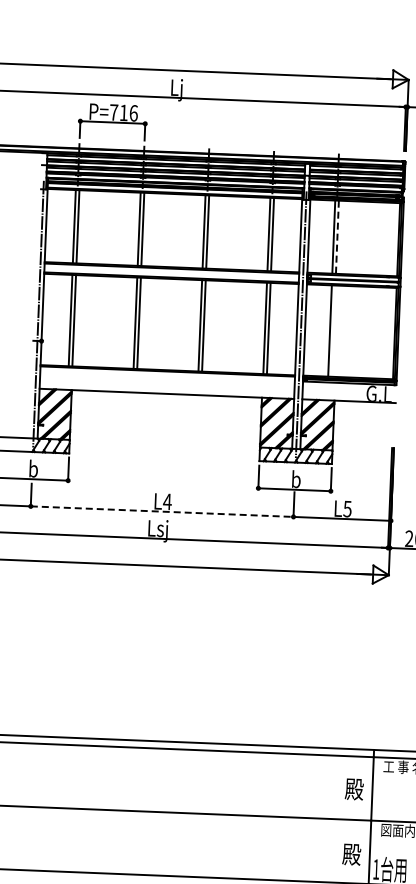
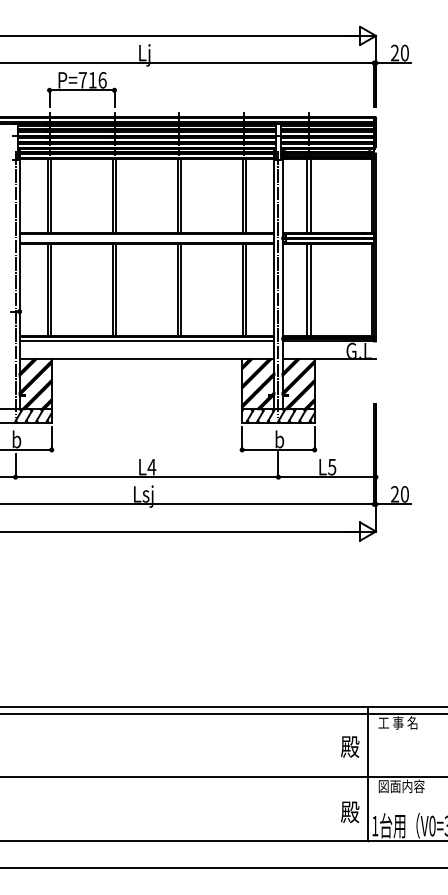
line: (337, 236) -> (311, 195), dashed -> solid
line: (334, 330) -> (311, 289), added
line: (167, 376) -> (146, 341), added
line: (162, 512) -> (147, 477), dashed -> solid

